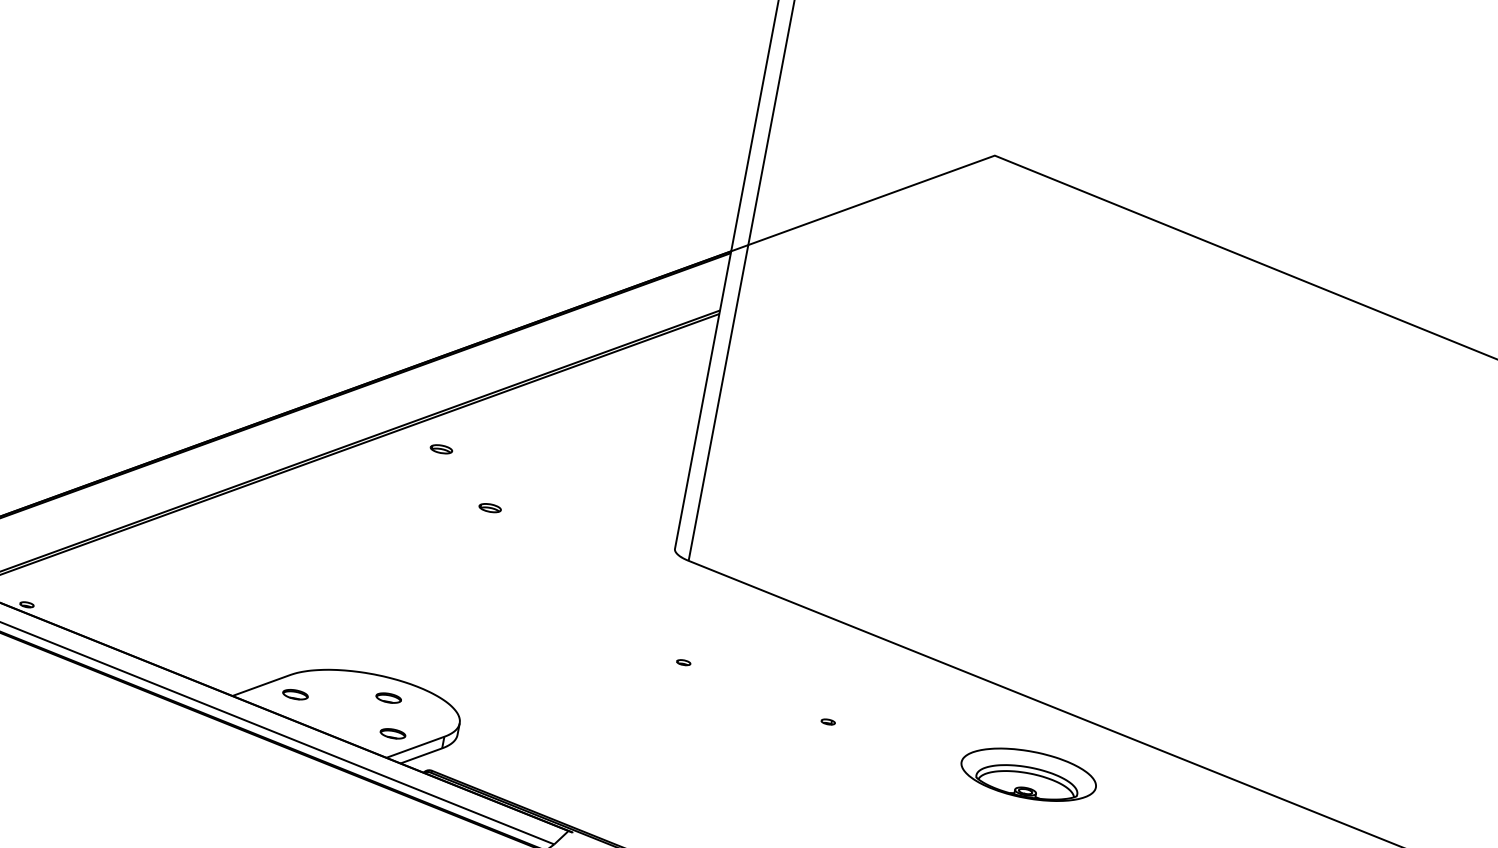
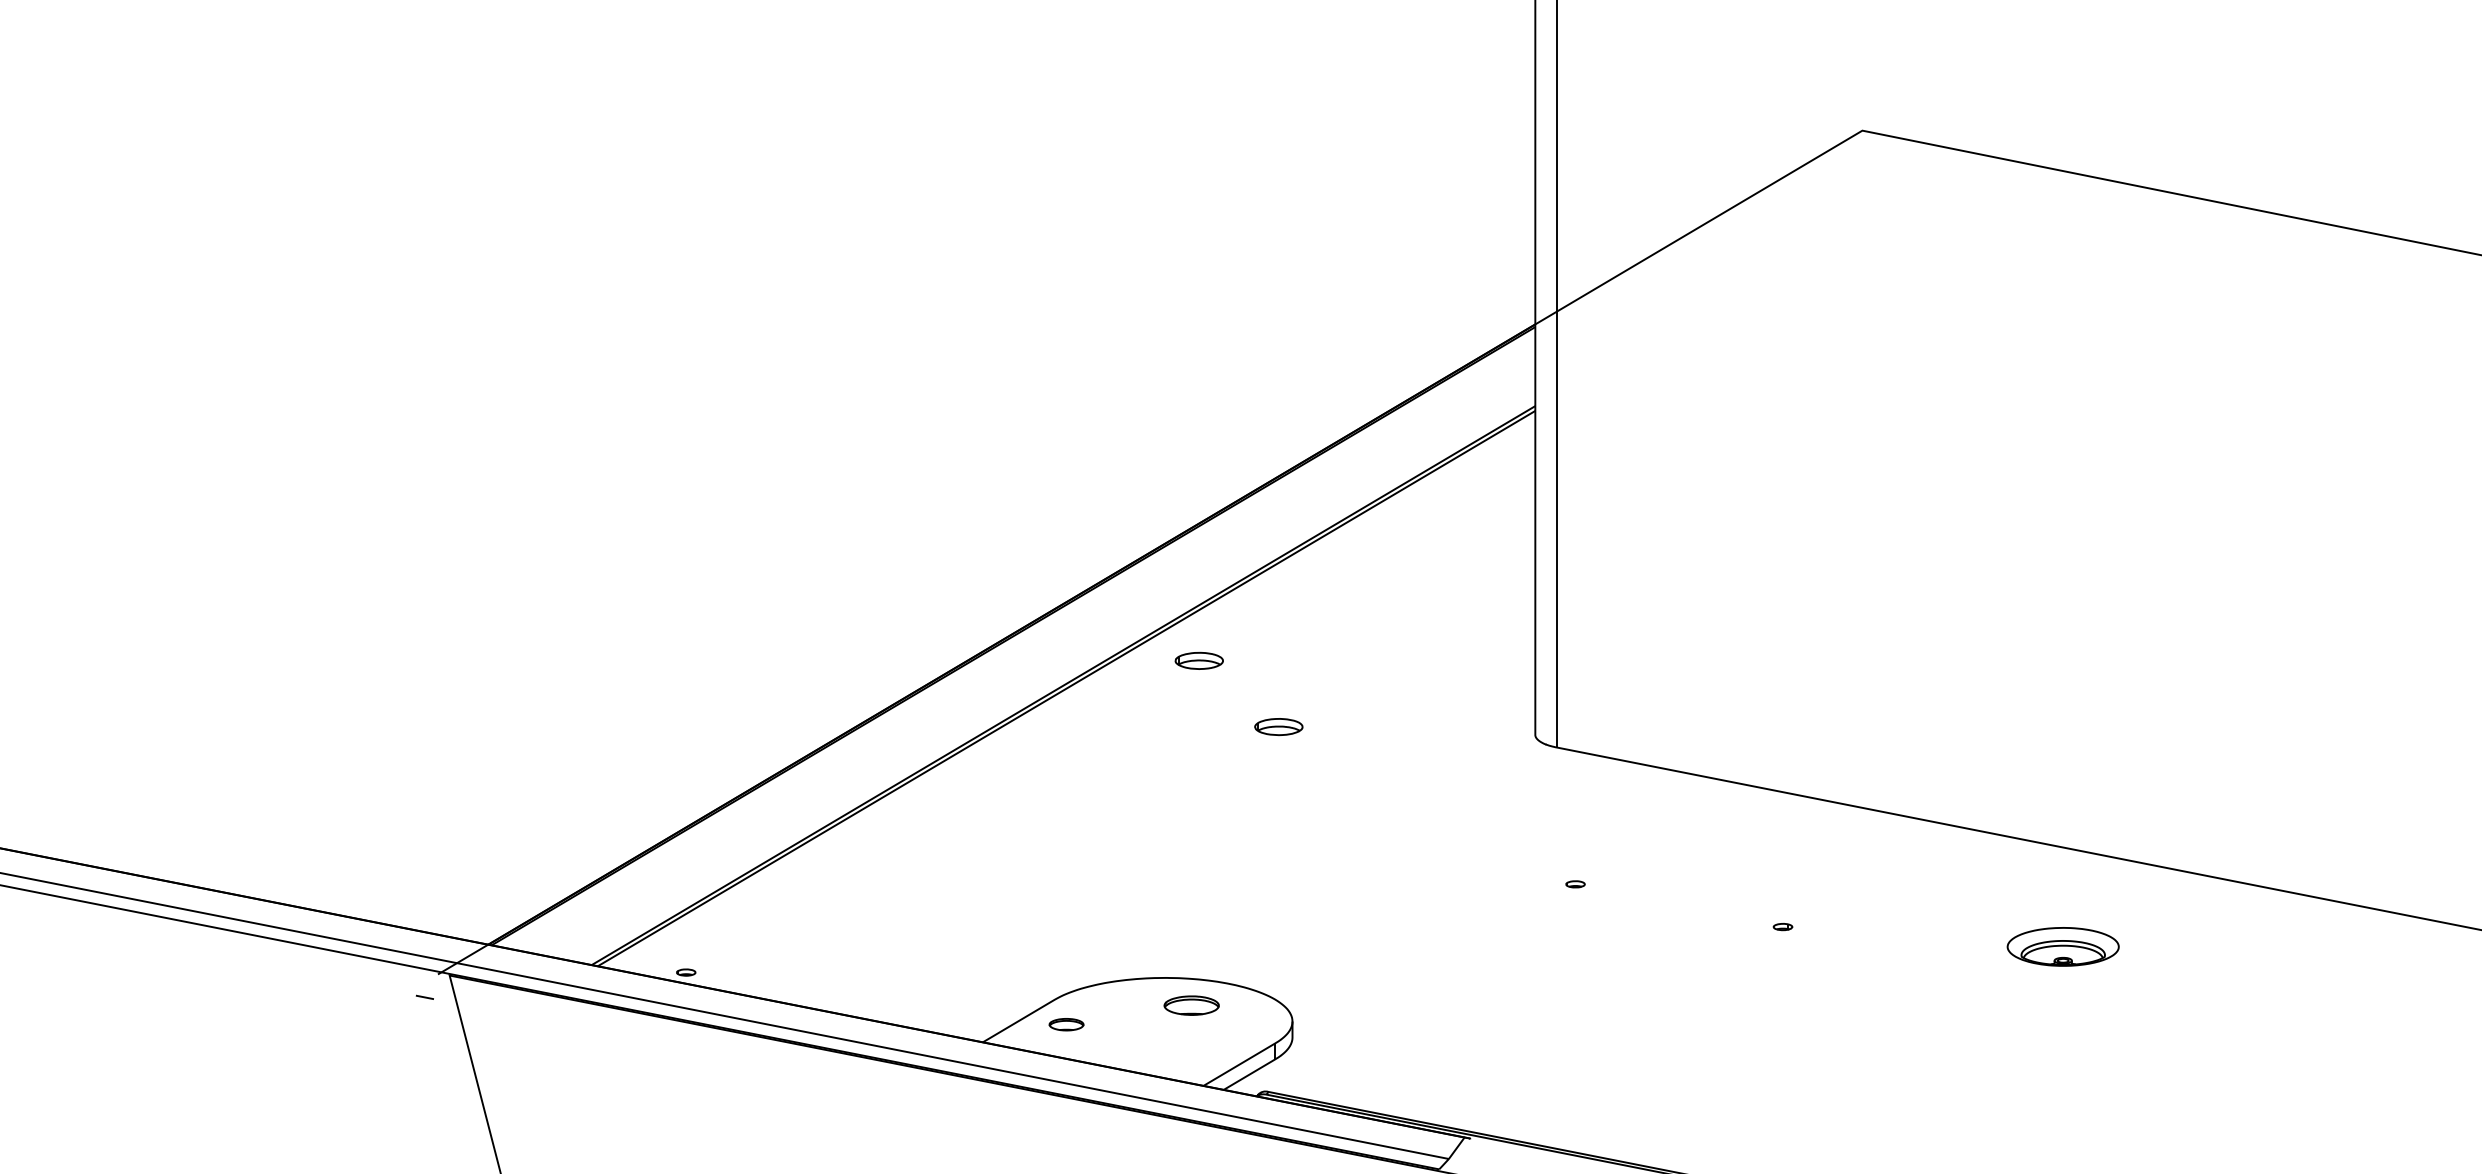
part: (440, 449) -> (1198, 661), size x1.6
part: (489, 508) -> (1278, 727), size x1.6
part: (388, 697) -> (1191, 1005), size x1.6
part: (393, 733) -> (1206, 1051), removed
part: (1028, 774) -> (2062, 946), size x0.6

